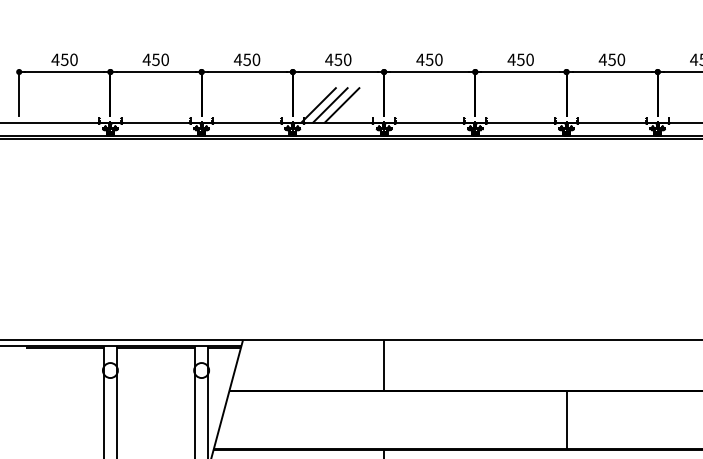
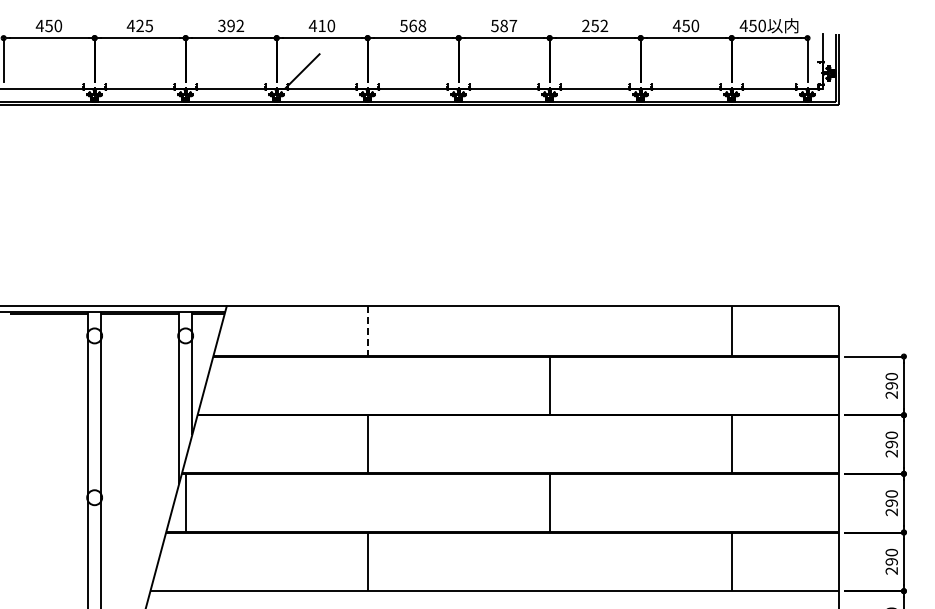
text: (160, 59) -> (144, 25), 450 -> 425
text: (246, 59) -> (230, 25), 450 -> 392
text: (429, 59) -> (412, 25), 450 -> 568
text: (520, 59) -> (503, 25), 450 -> 587
text: (611, 59) -> (594, 25), 450 -> 252
text: (337, 60) -> (321, 26), 450 -> 410
line: (329, 105) -> (313, 71), removed
line: (341, 105) -> (325, 71), removed
line: (383, 366) -> (367, 331), solid -> dashed

